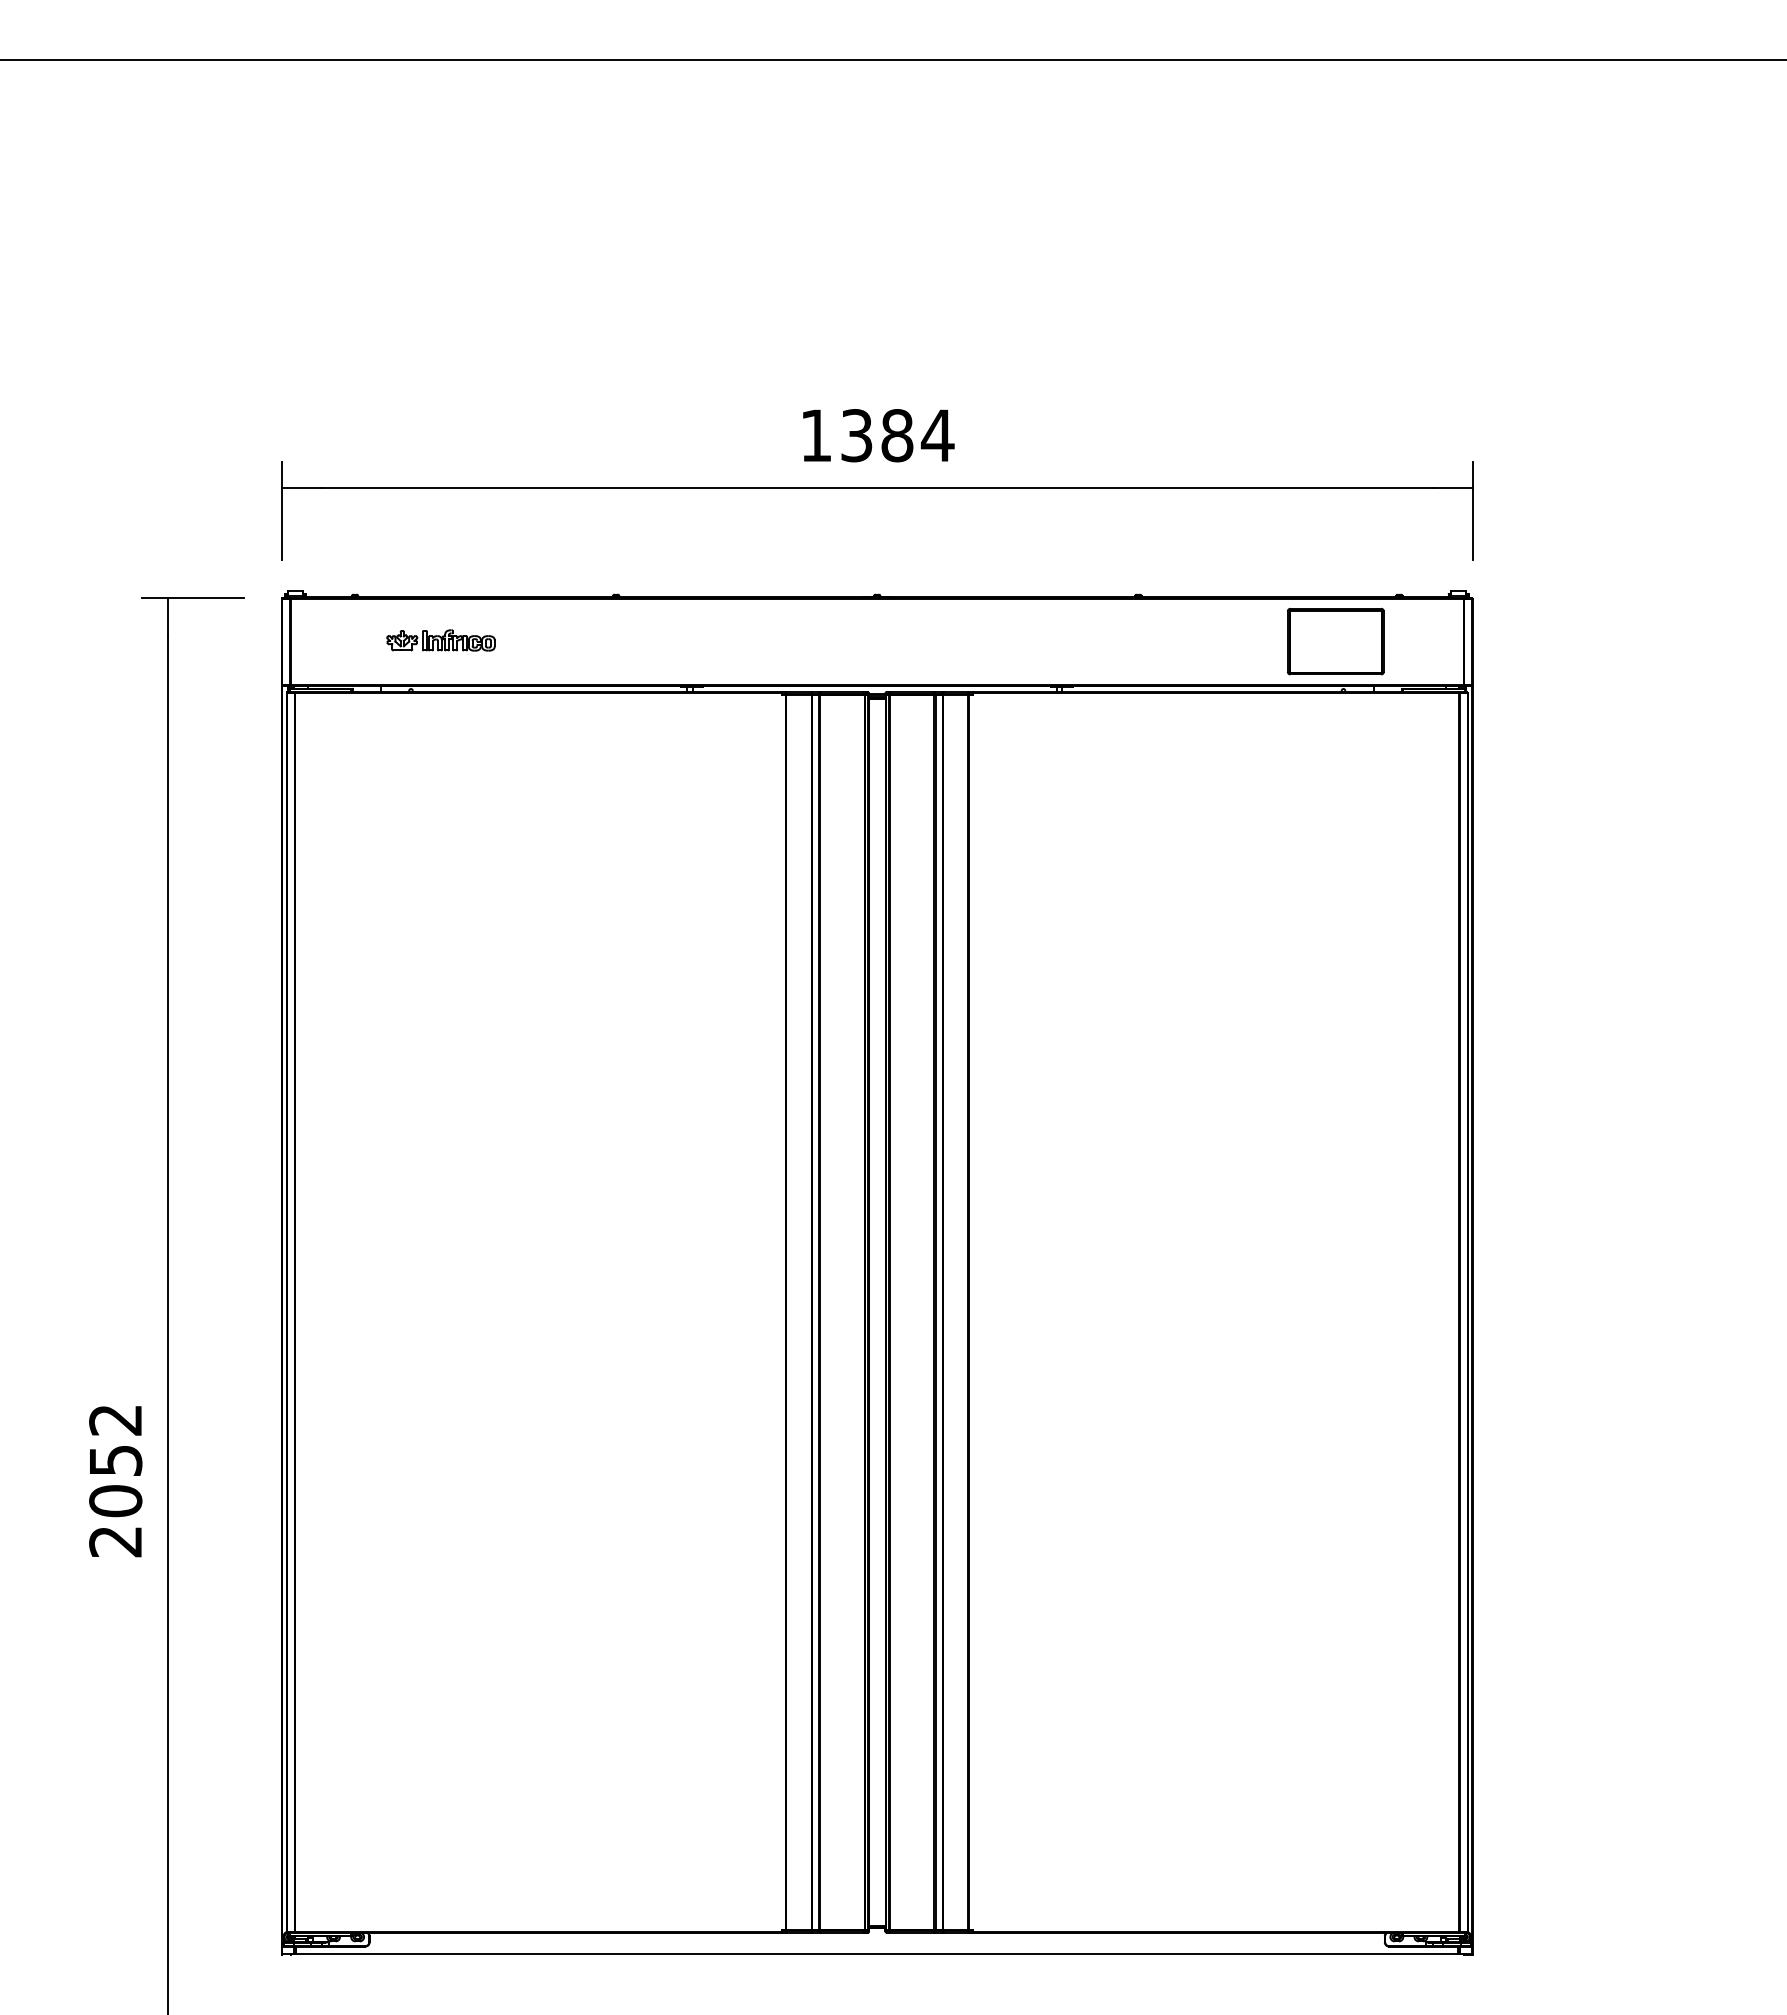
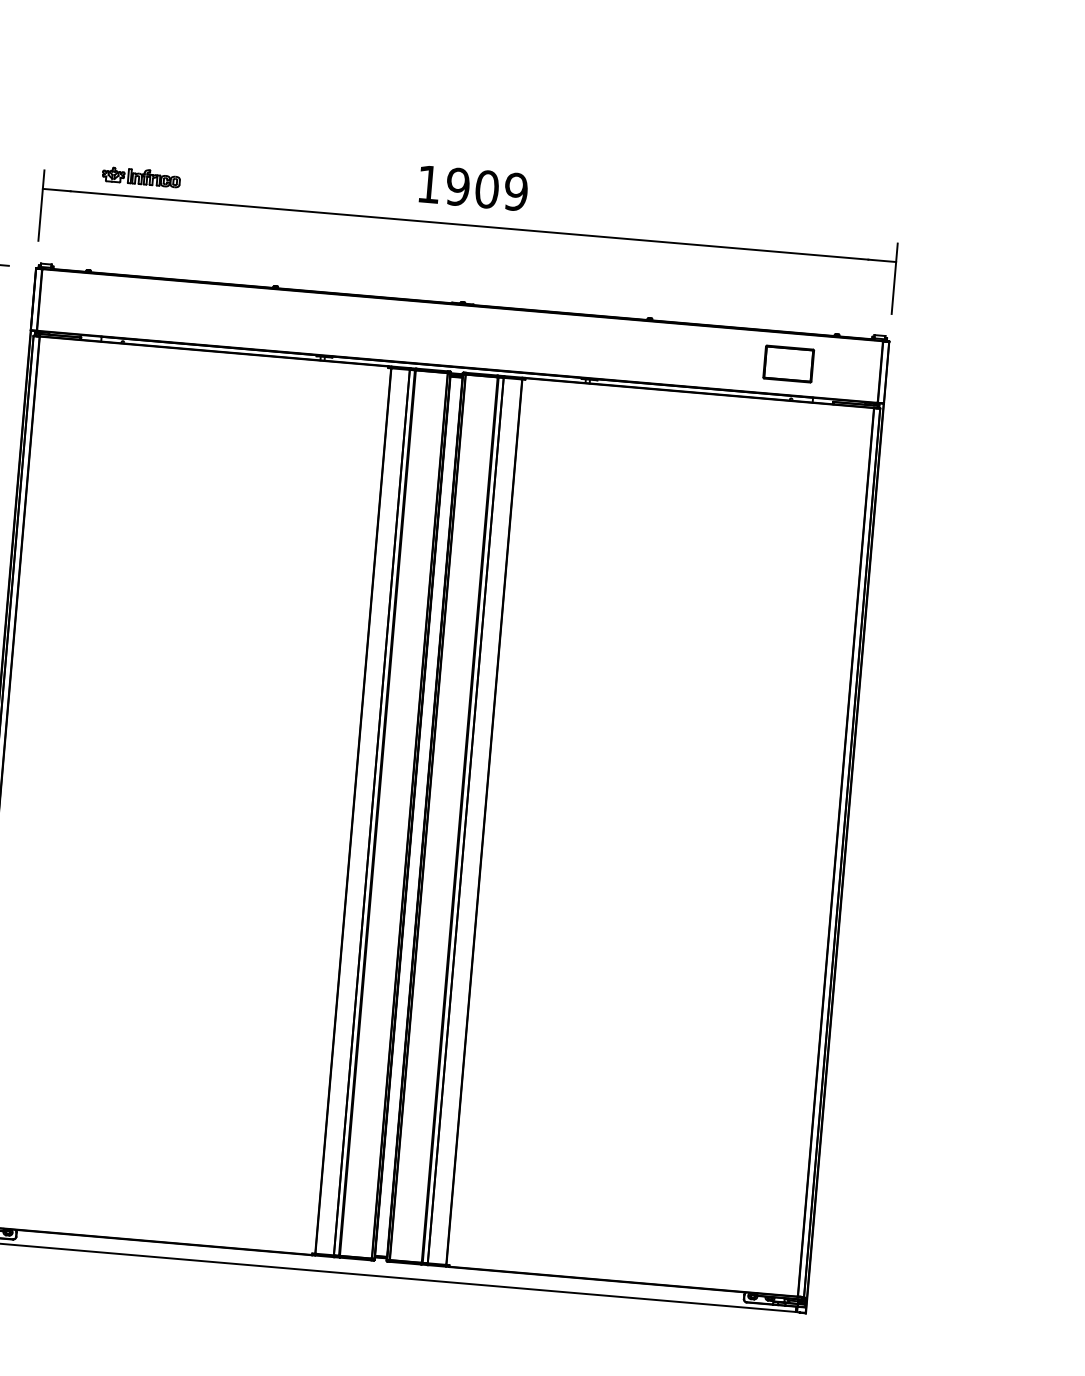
text: (897, 435) -> (487, 189), 1384 -> 1909
part: (440, 640) -> (141, 177), moved
part: (1335, 641) -> (788, 363), size x0.7

